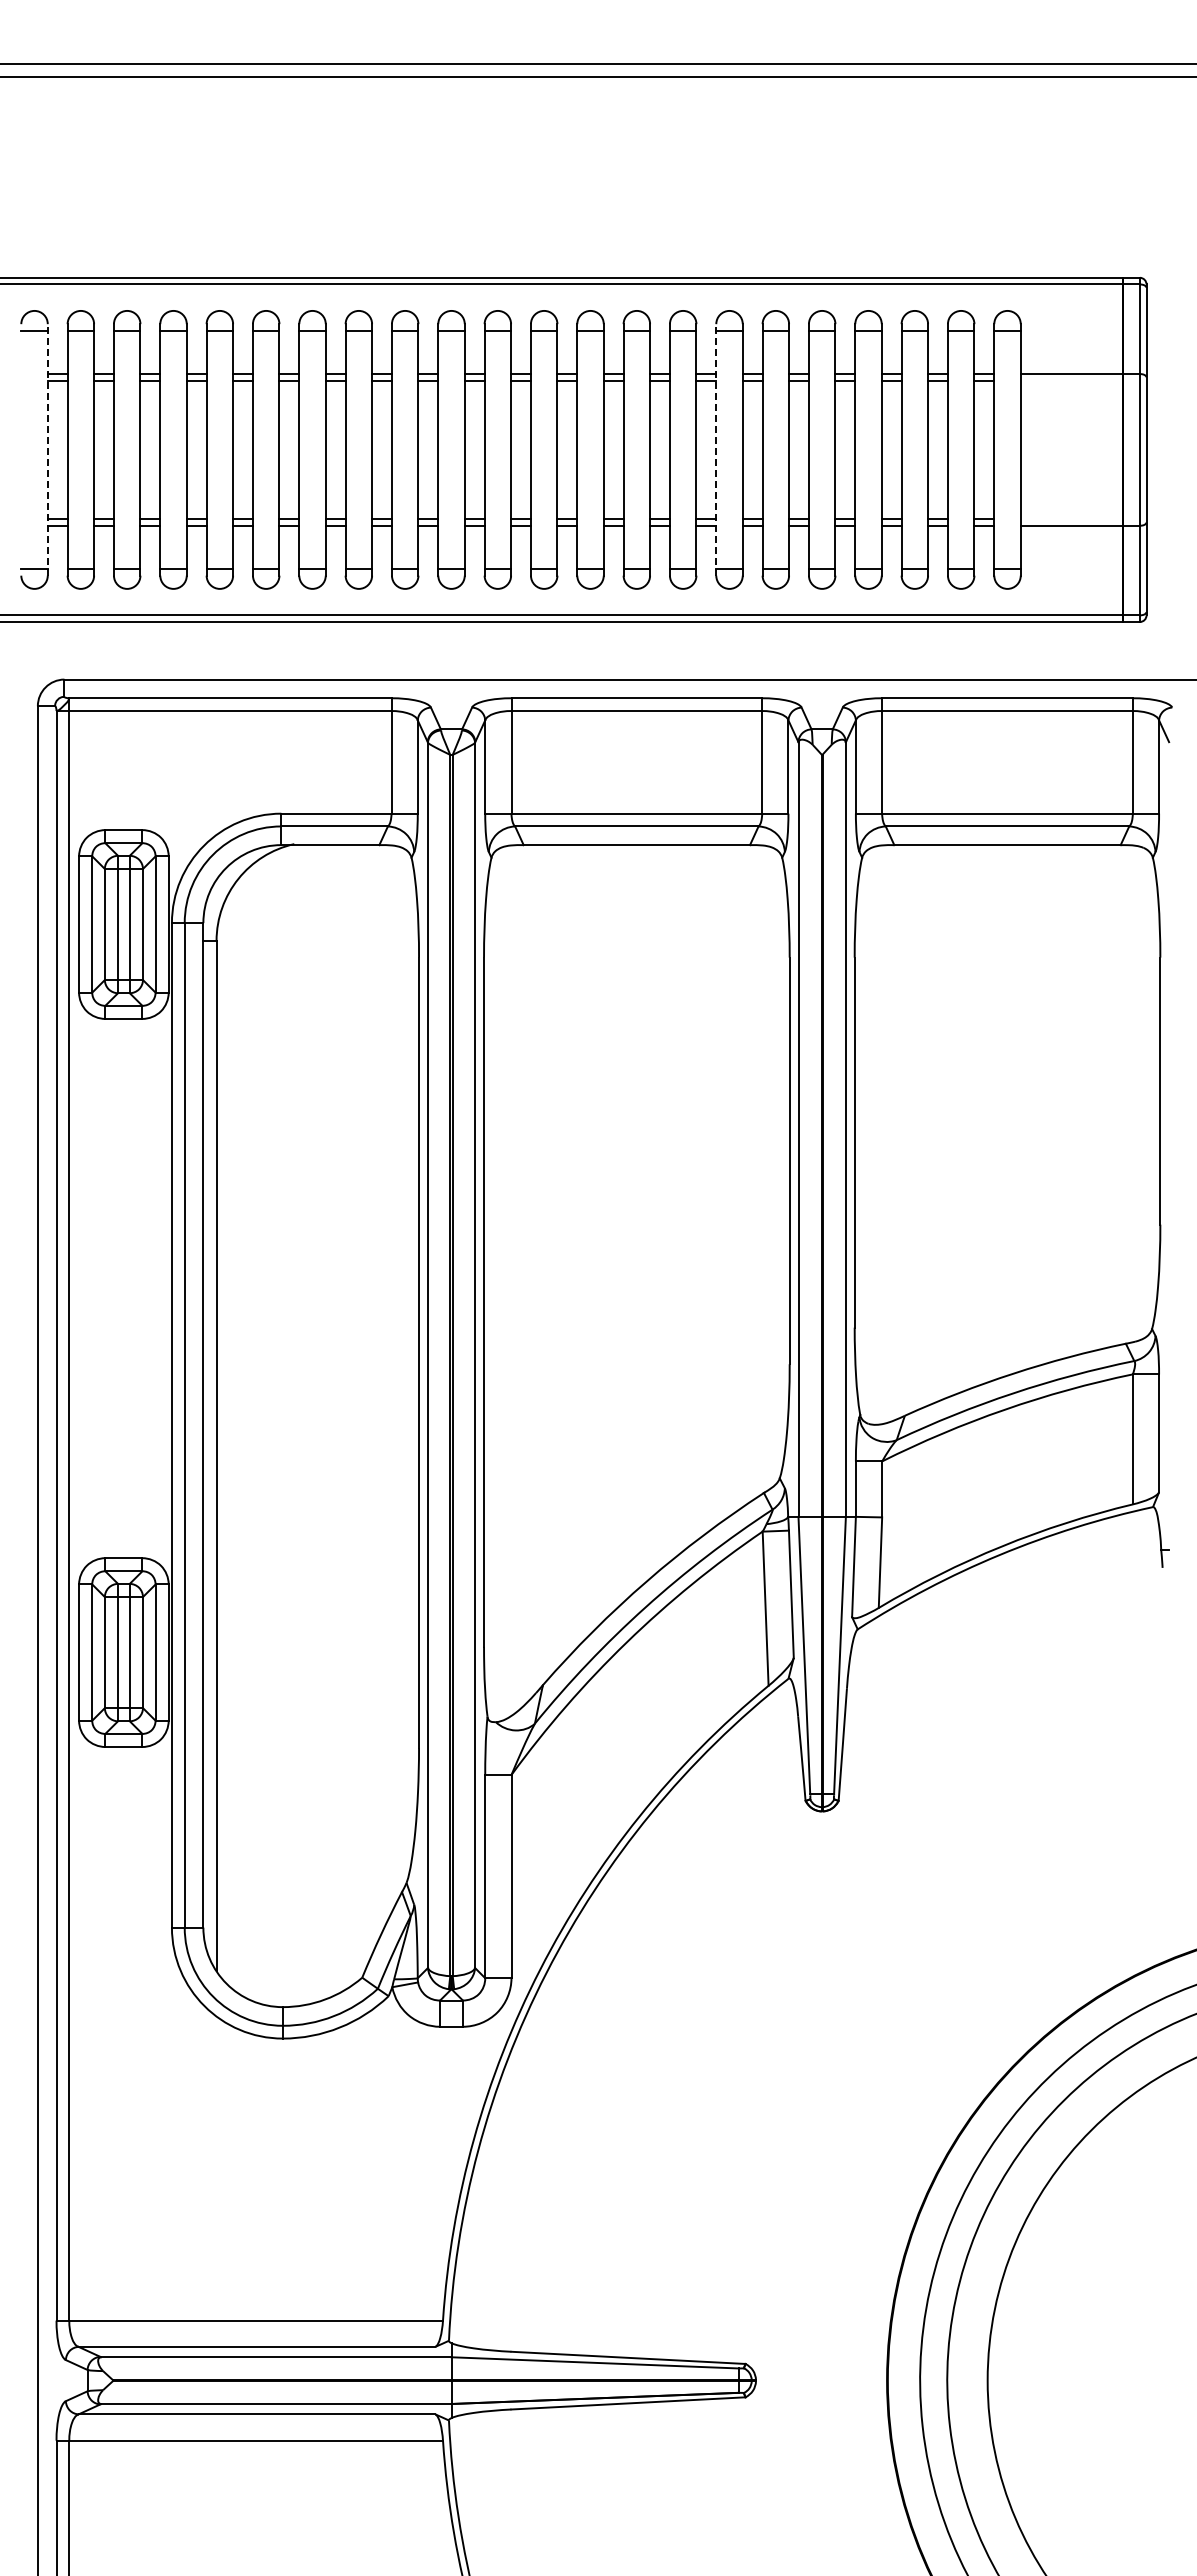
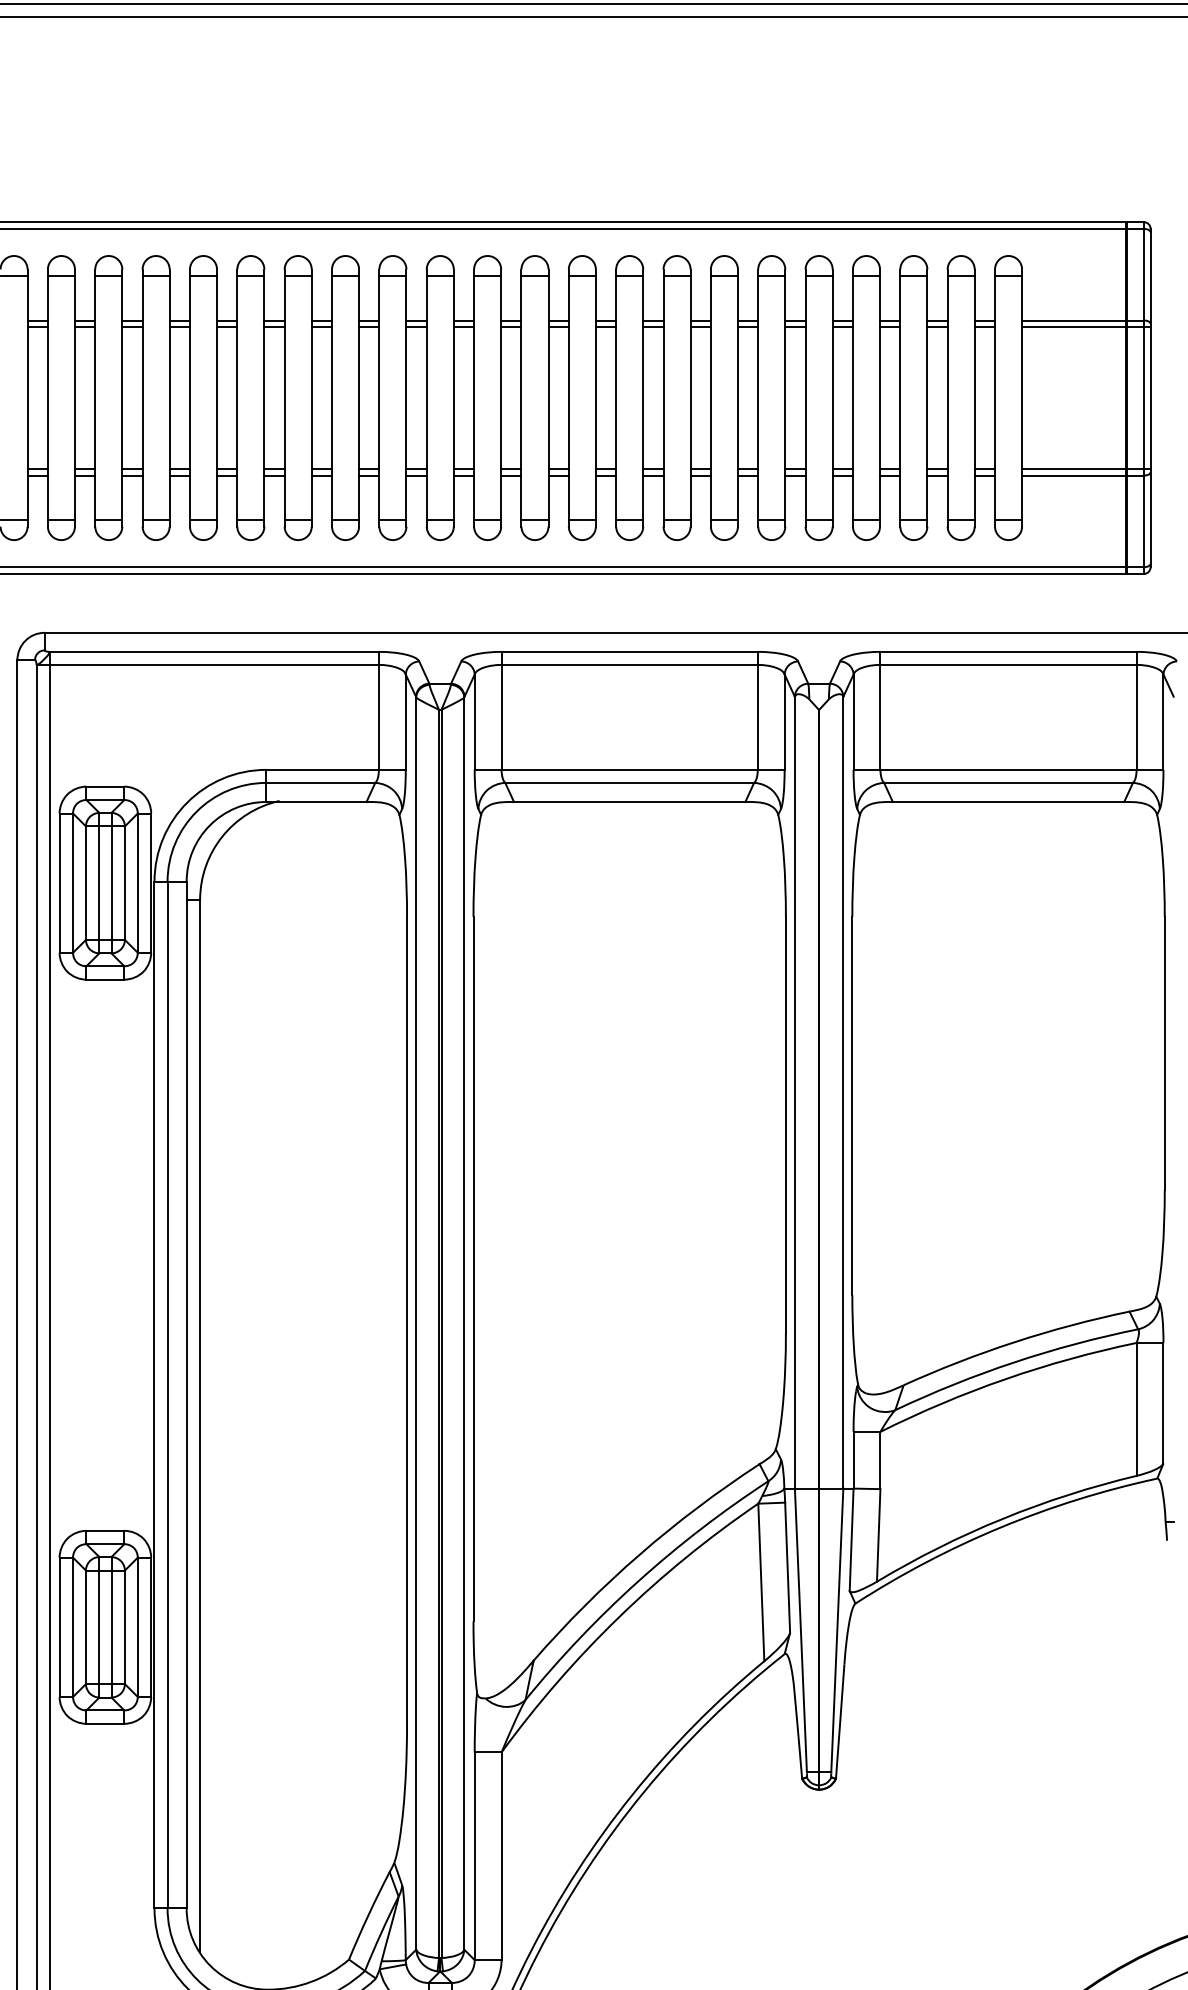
line: (1083, 380) -> (1086, 327), added
line: (47, 449) -> (27, 397), dashed -> solid
line: (716, 449) -> (711, 397), dashed -> solid
line: (1083, 519) -> (1086, 469), added

